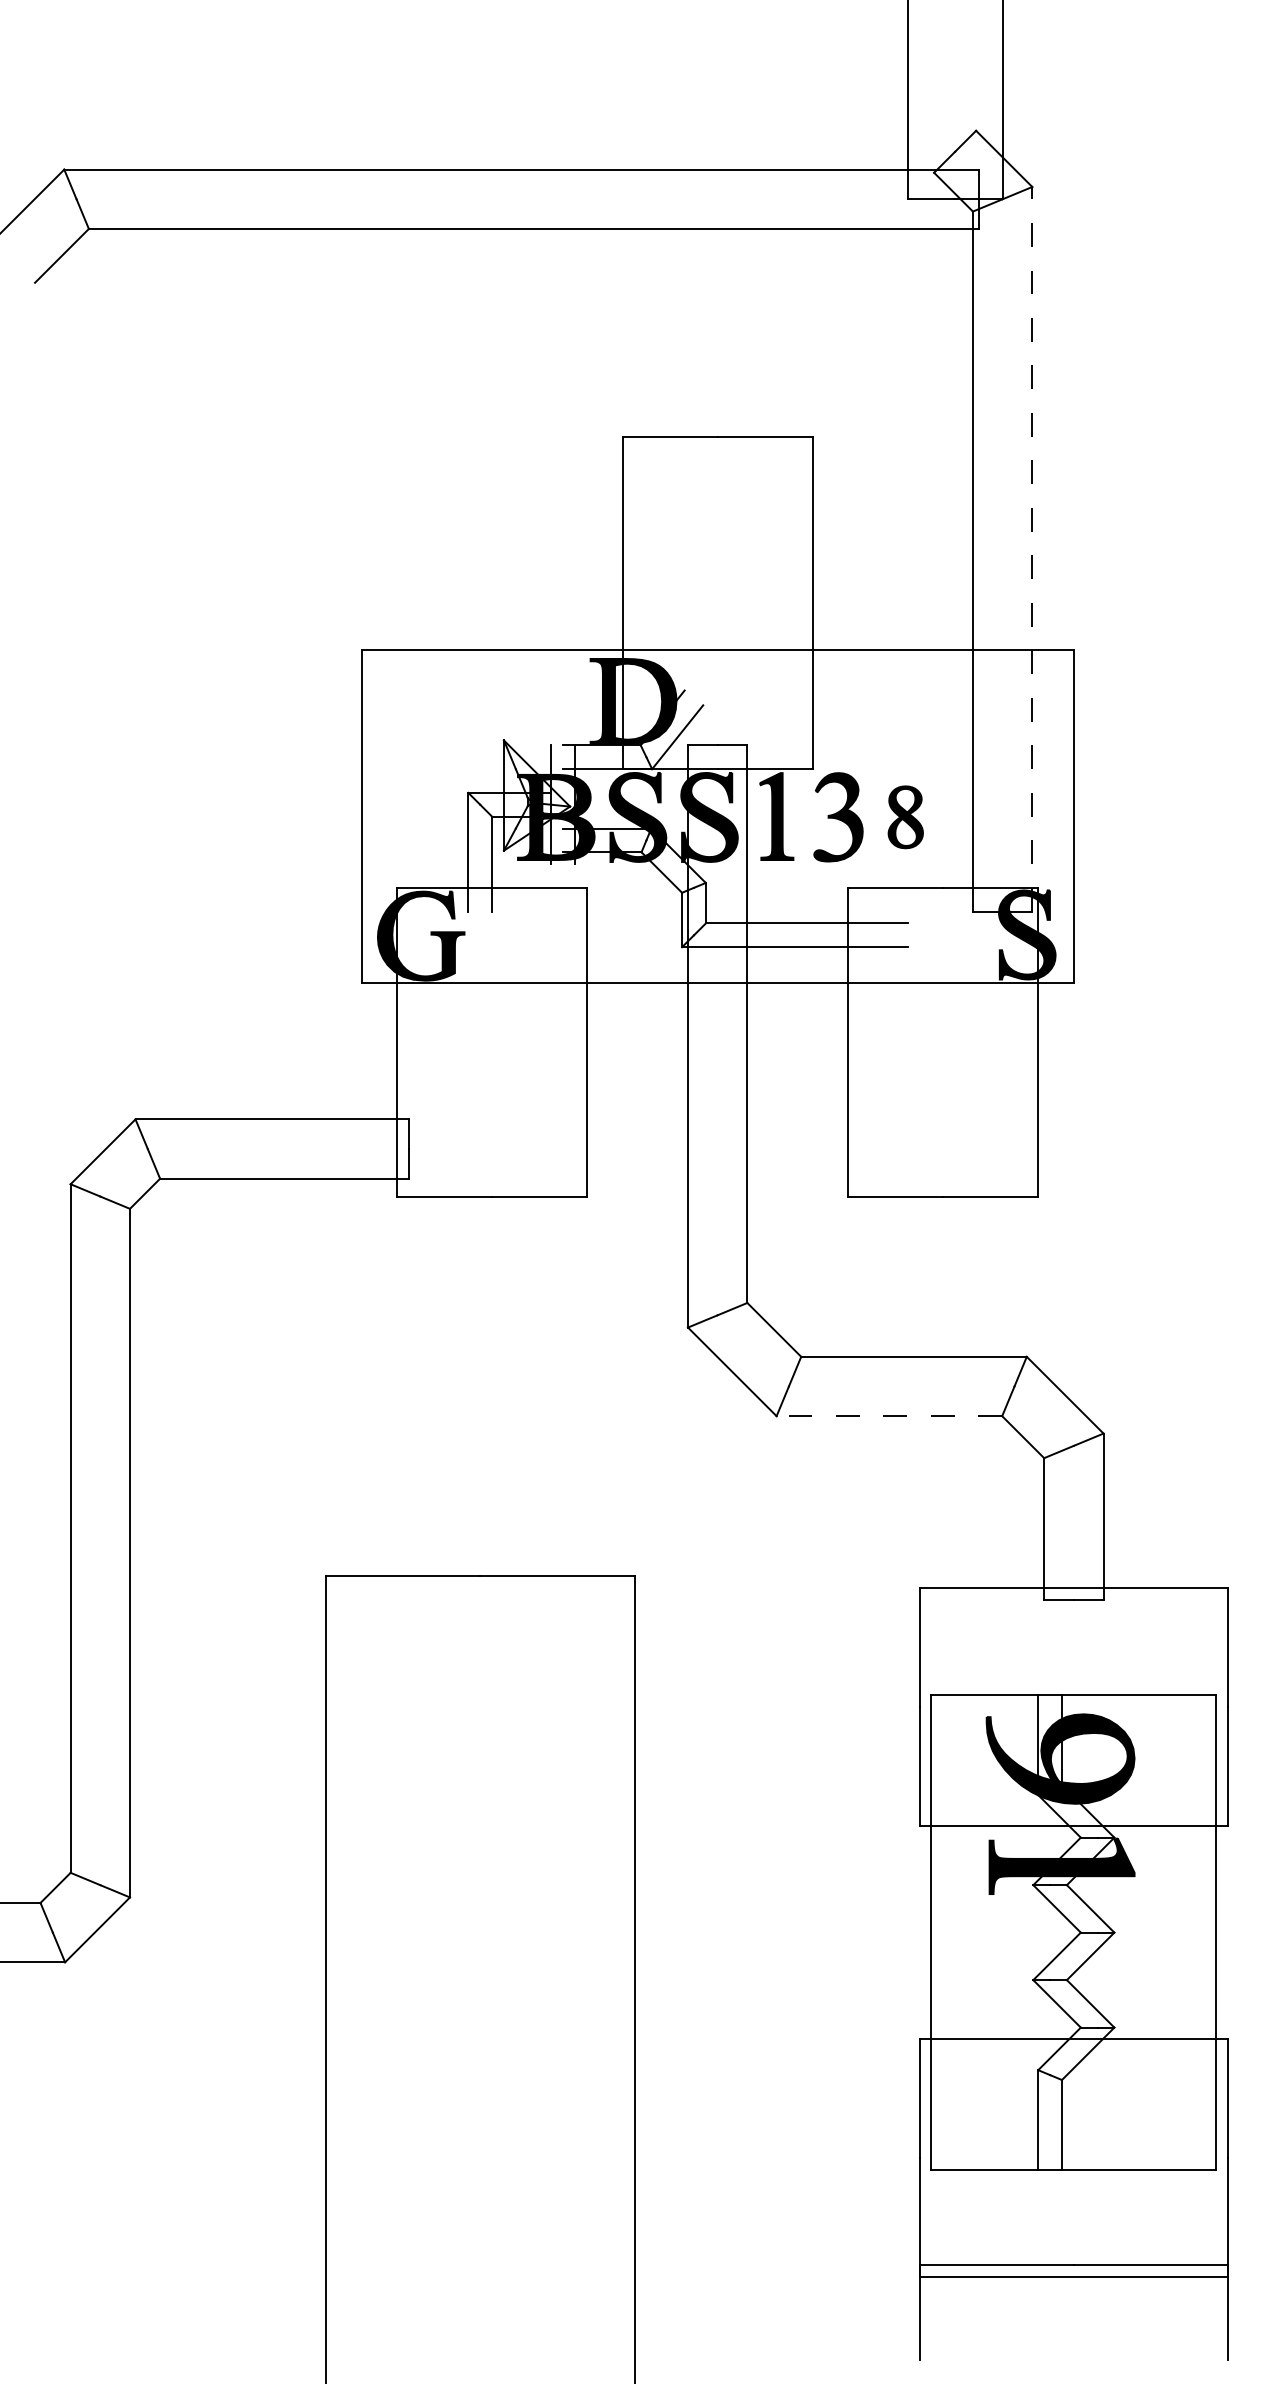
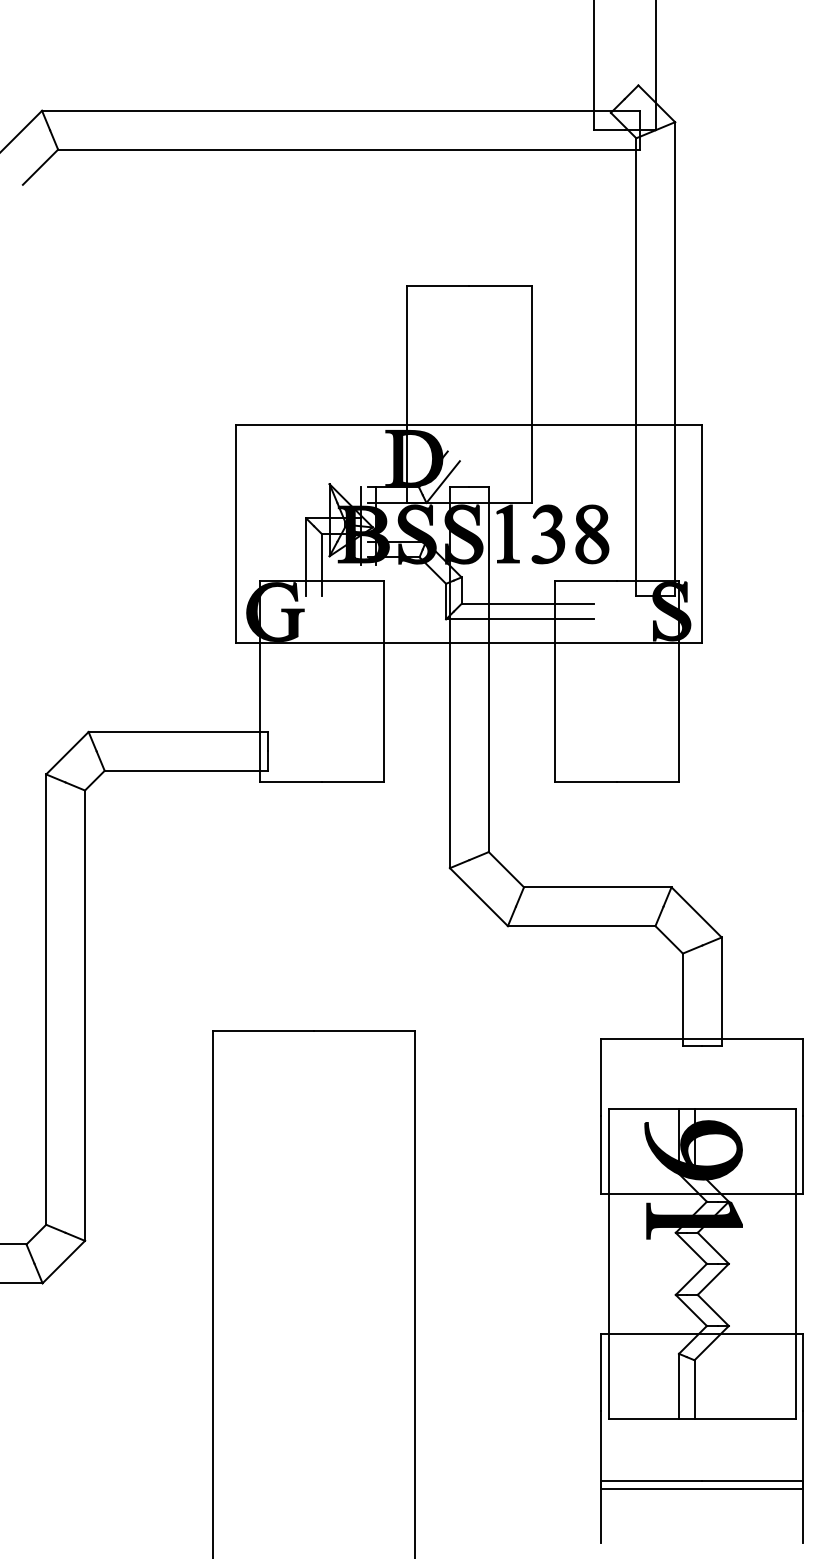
line: (1032, 549) -> (675, 359), dashed -> solid
part: (905, 817) -> (592, 534), size x1.43
line: (889, 1416) -> (581, 926), dashed -> solid

